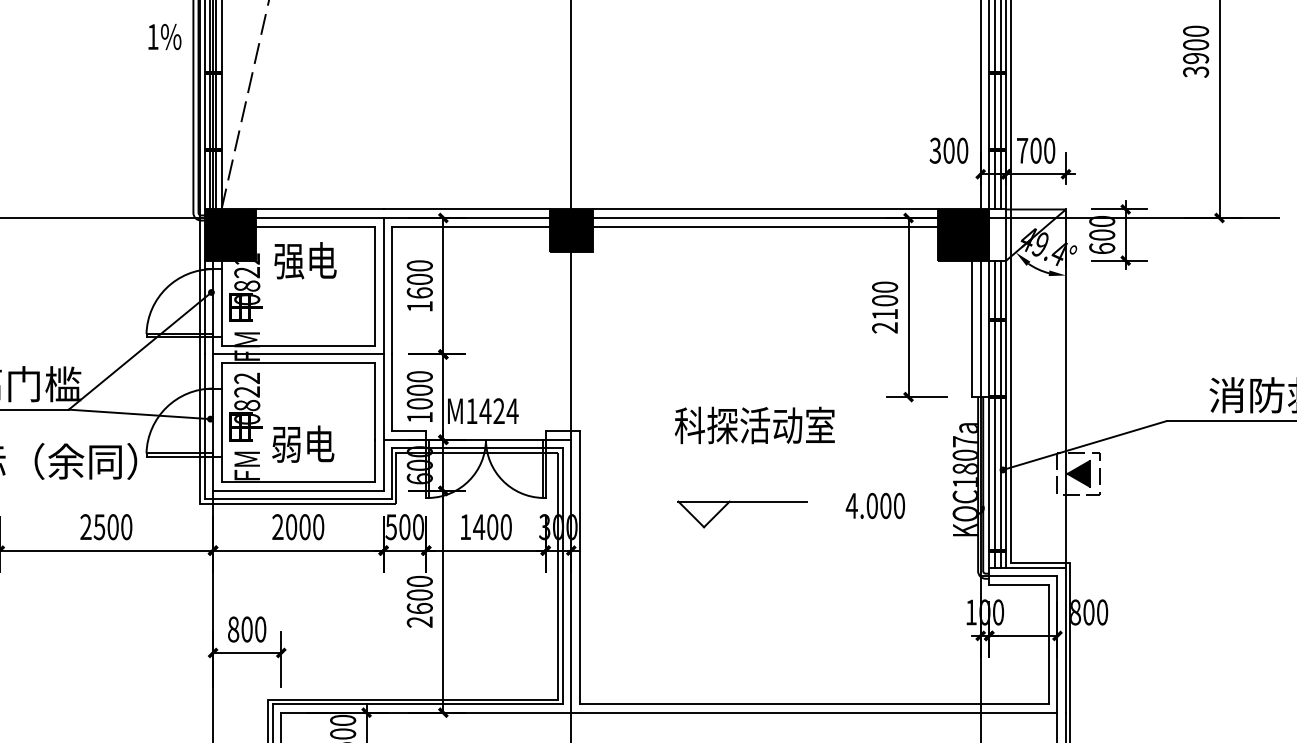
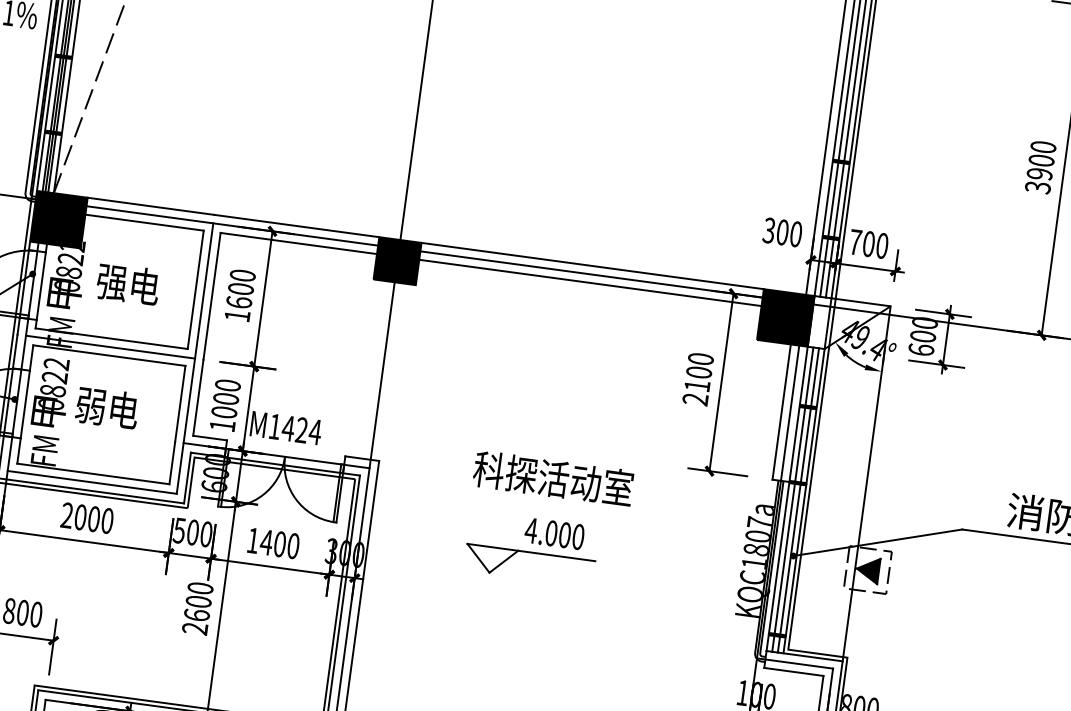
text: (305, 260) -> (128, 283), moved
text: (303, 443) -> (107, 407), moved
text: (874, 505) -> (553, 533), moved

